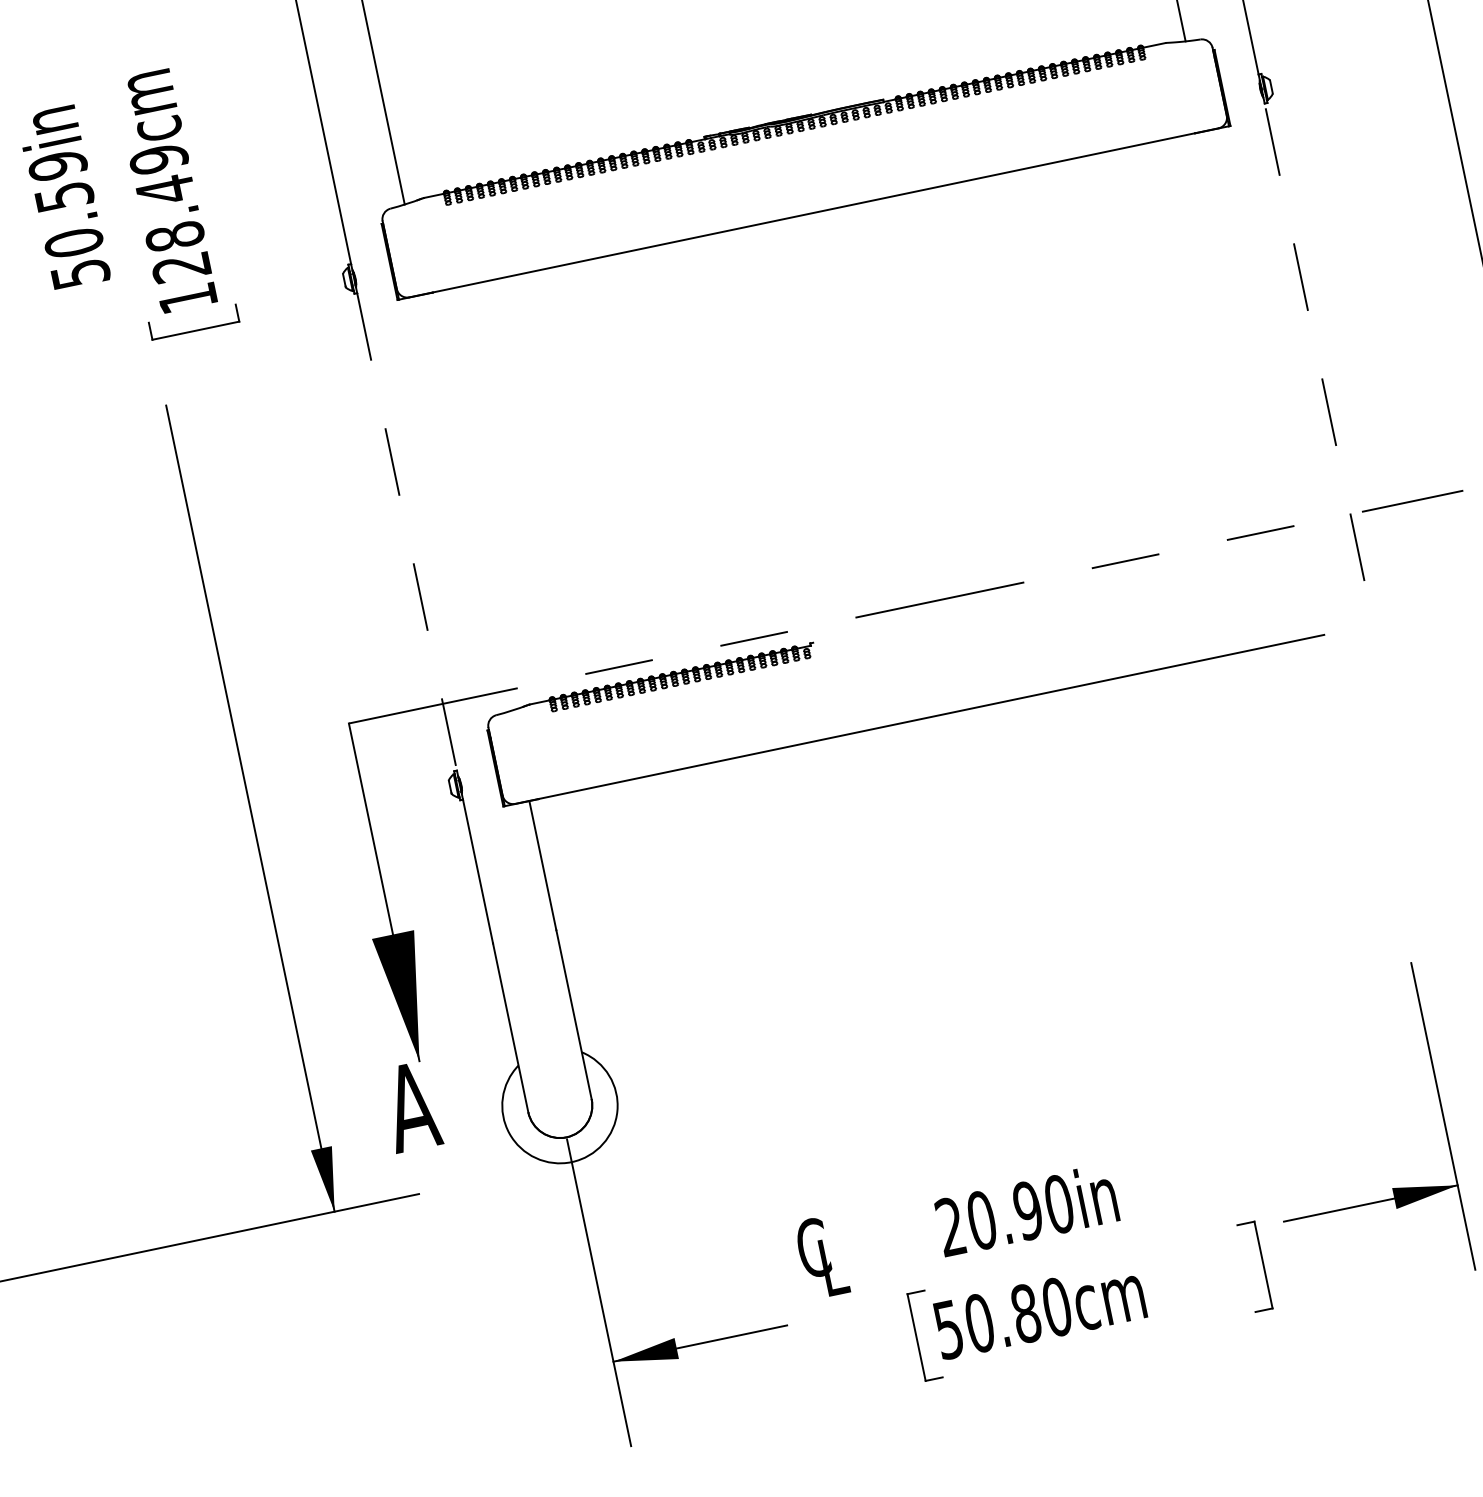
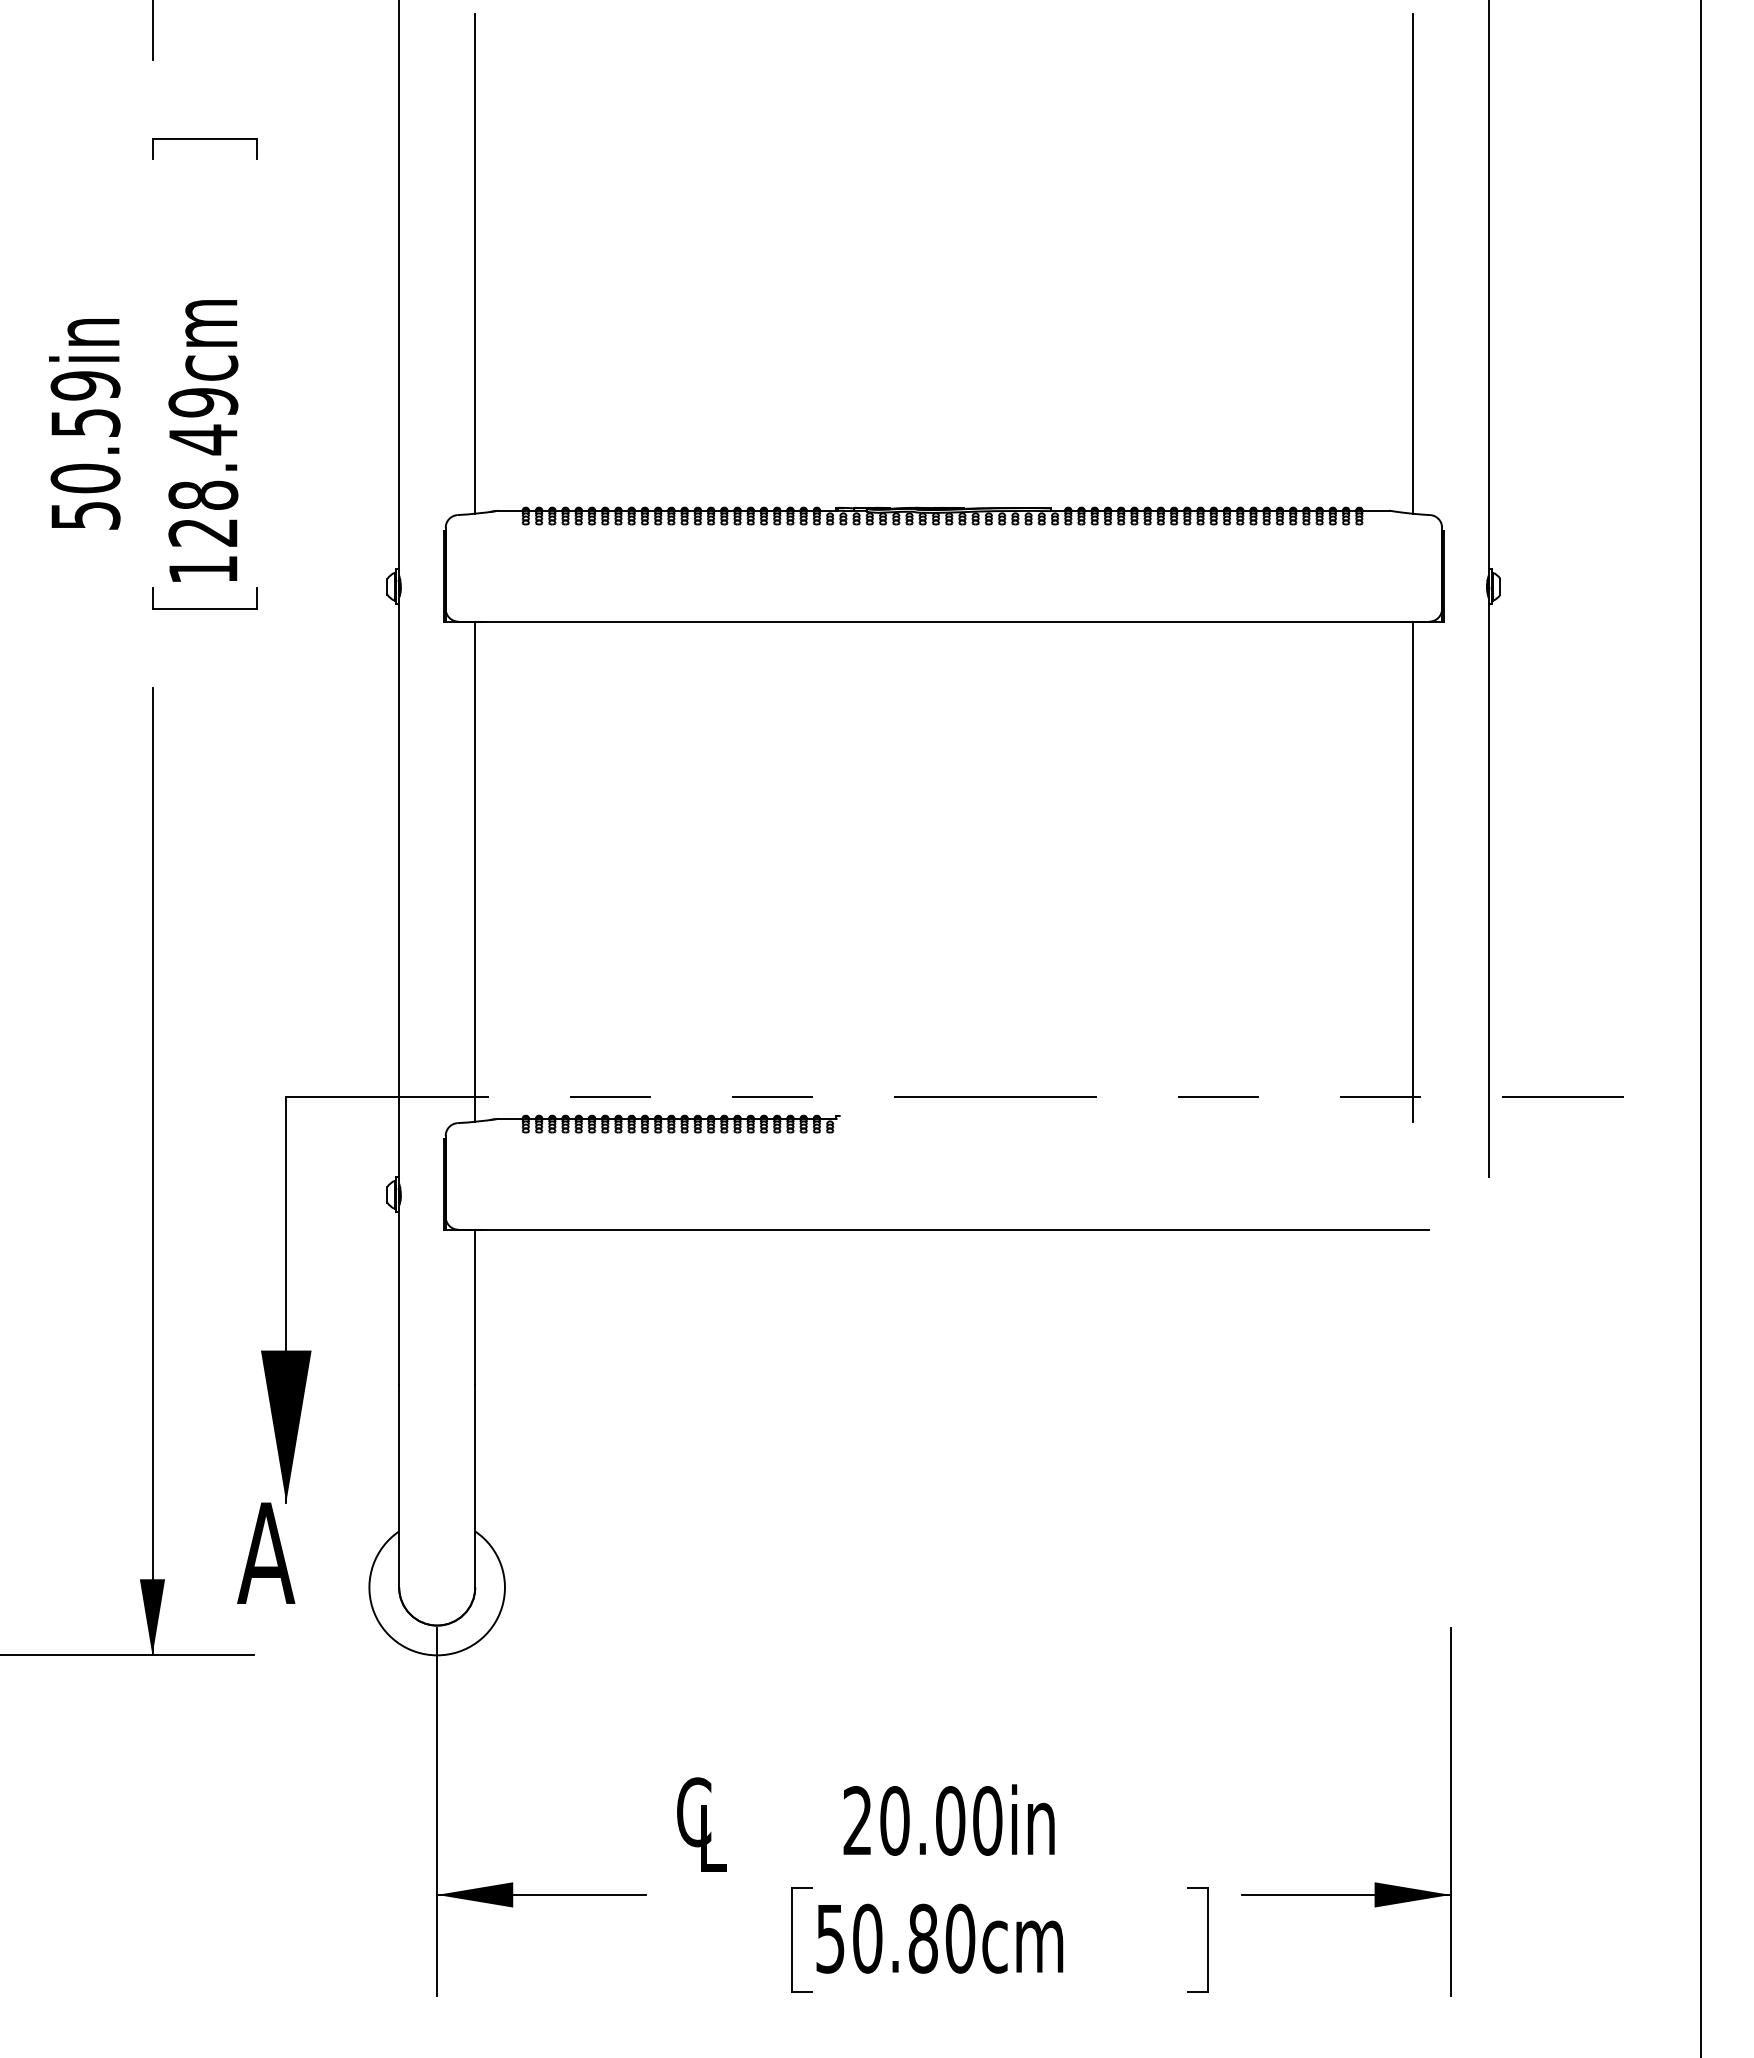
line: (1247, 339) -> (1412, 871), added
line: (1314, 342) -> (1488, 890), dashed -> solid
line: (467, 502) -> (475, 871), added
line: (407, 531) -> (399, 890), dashed -> solid
text: (1028, 1210) -> (950, 1820), 20.90in -> 20.00in

